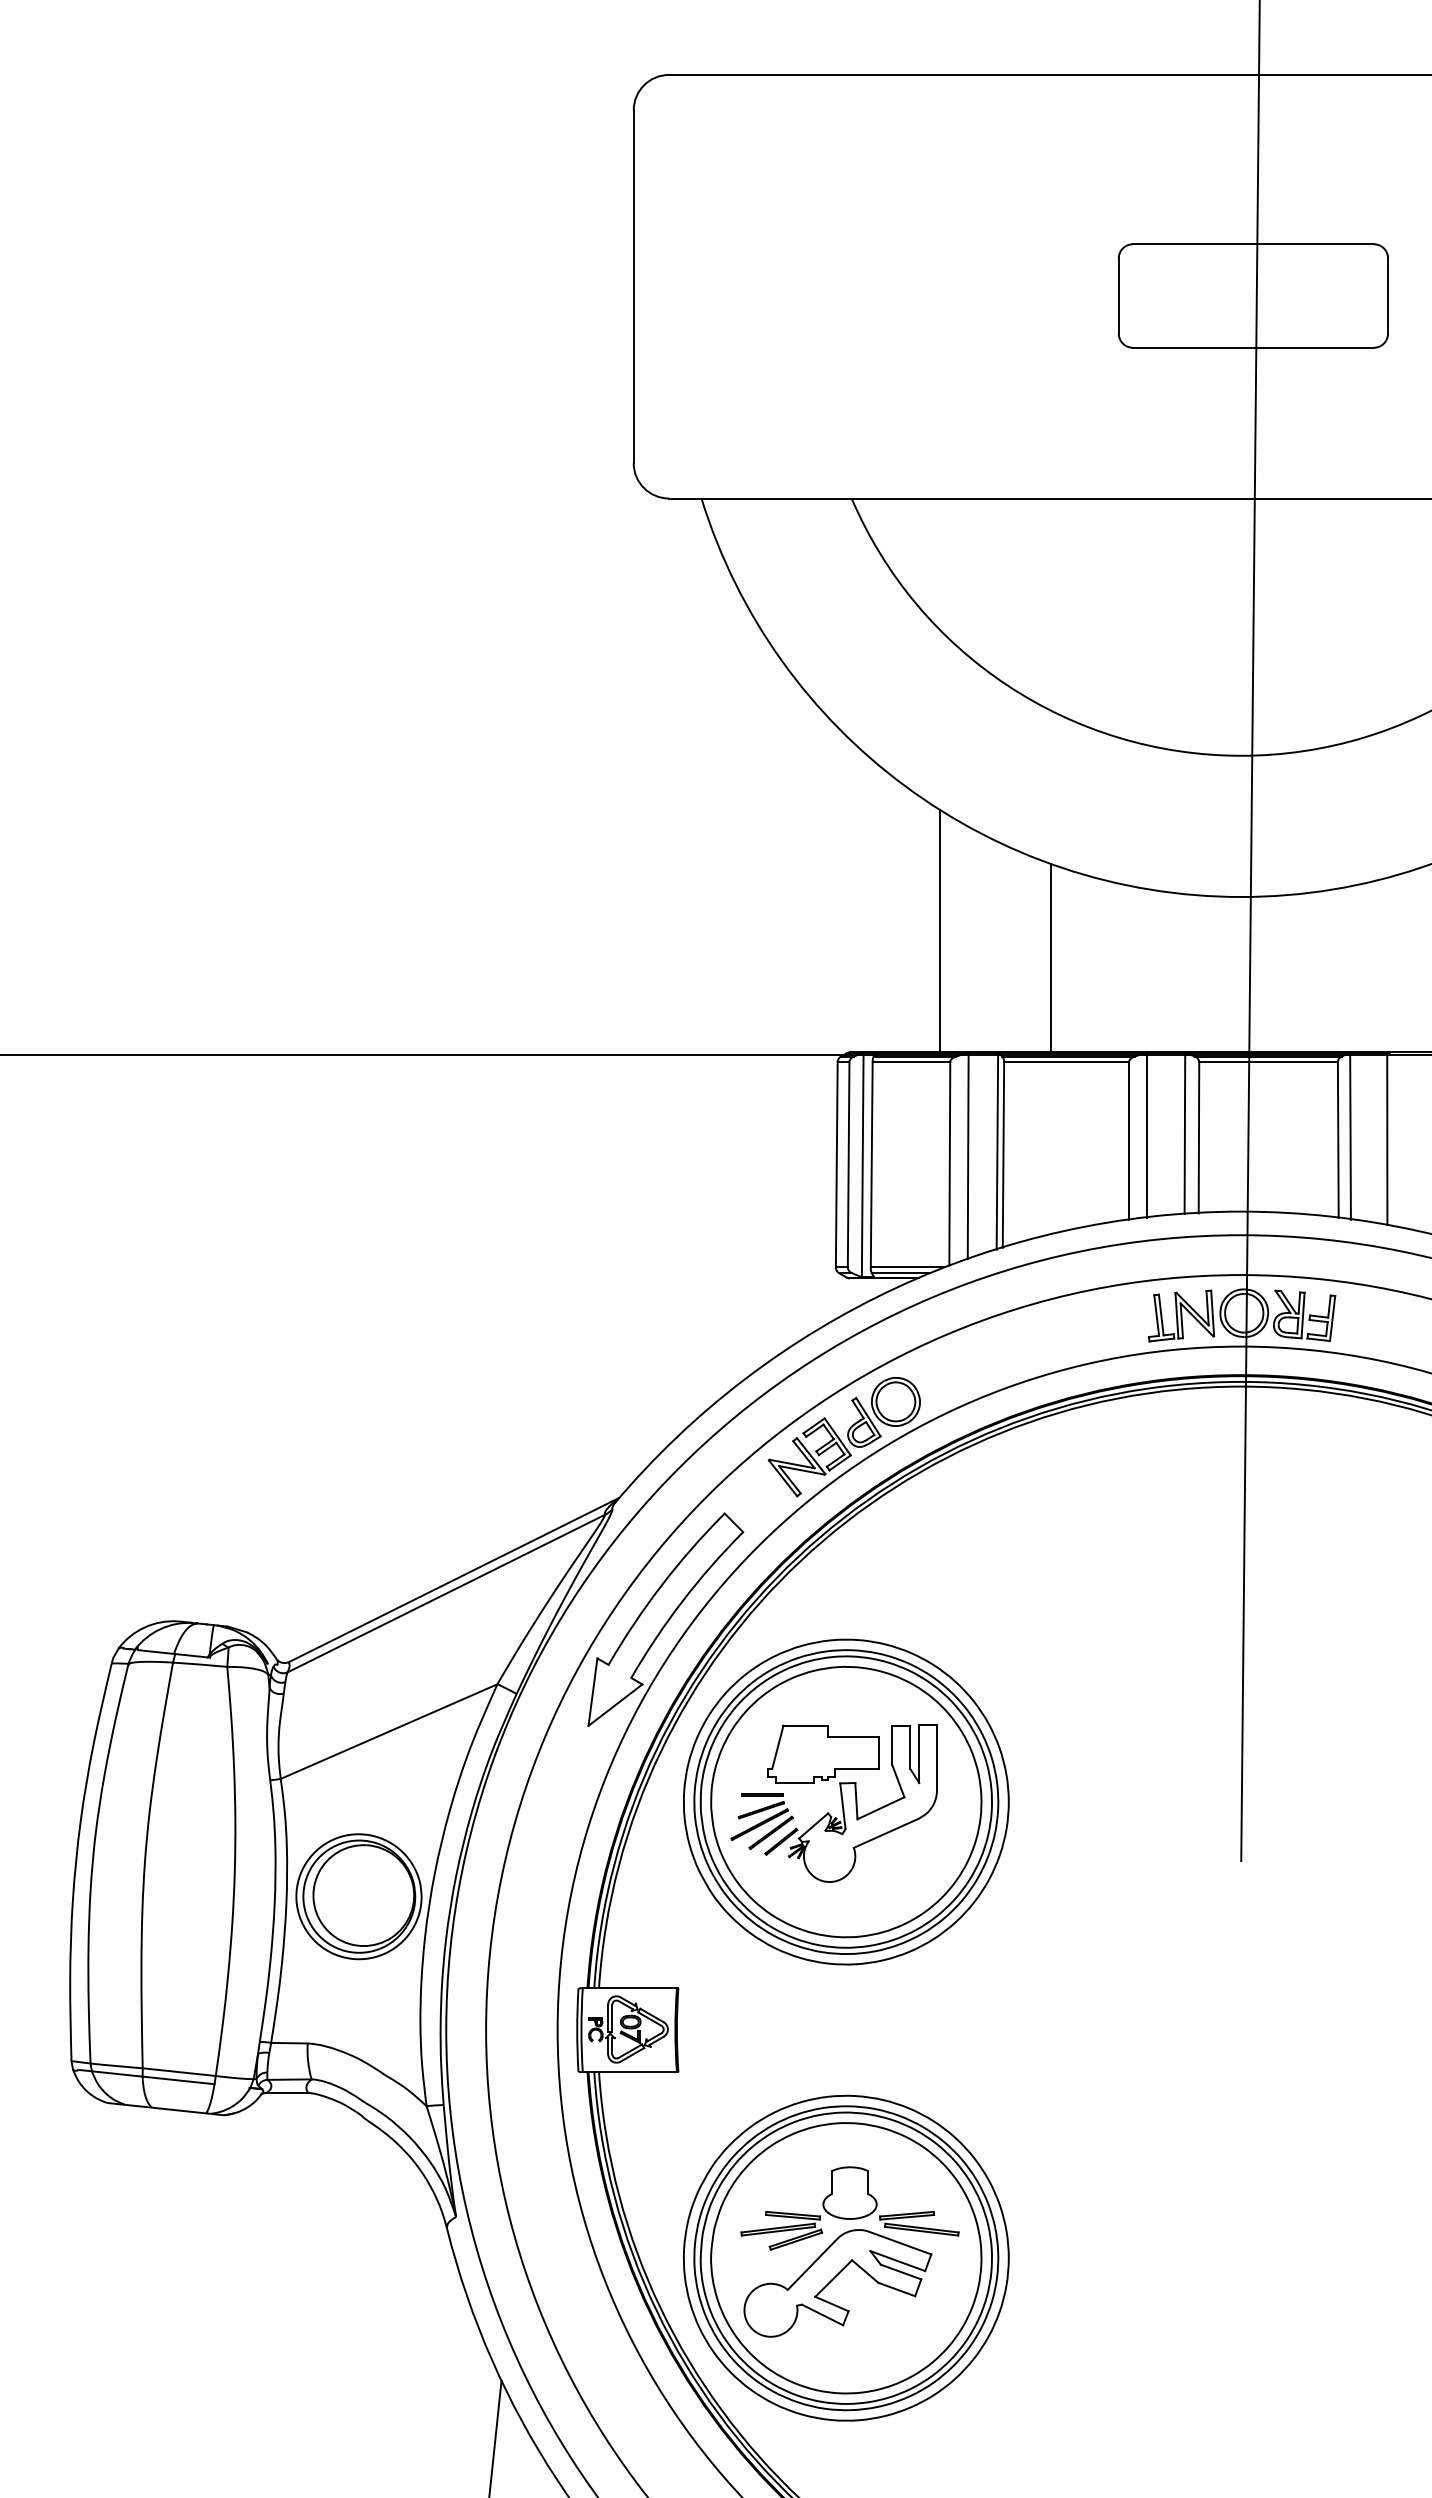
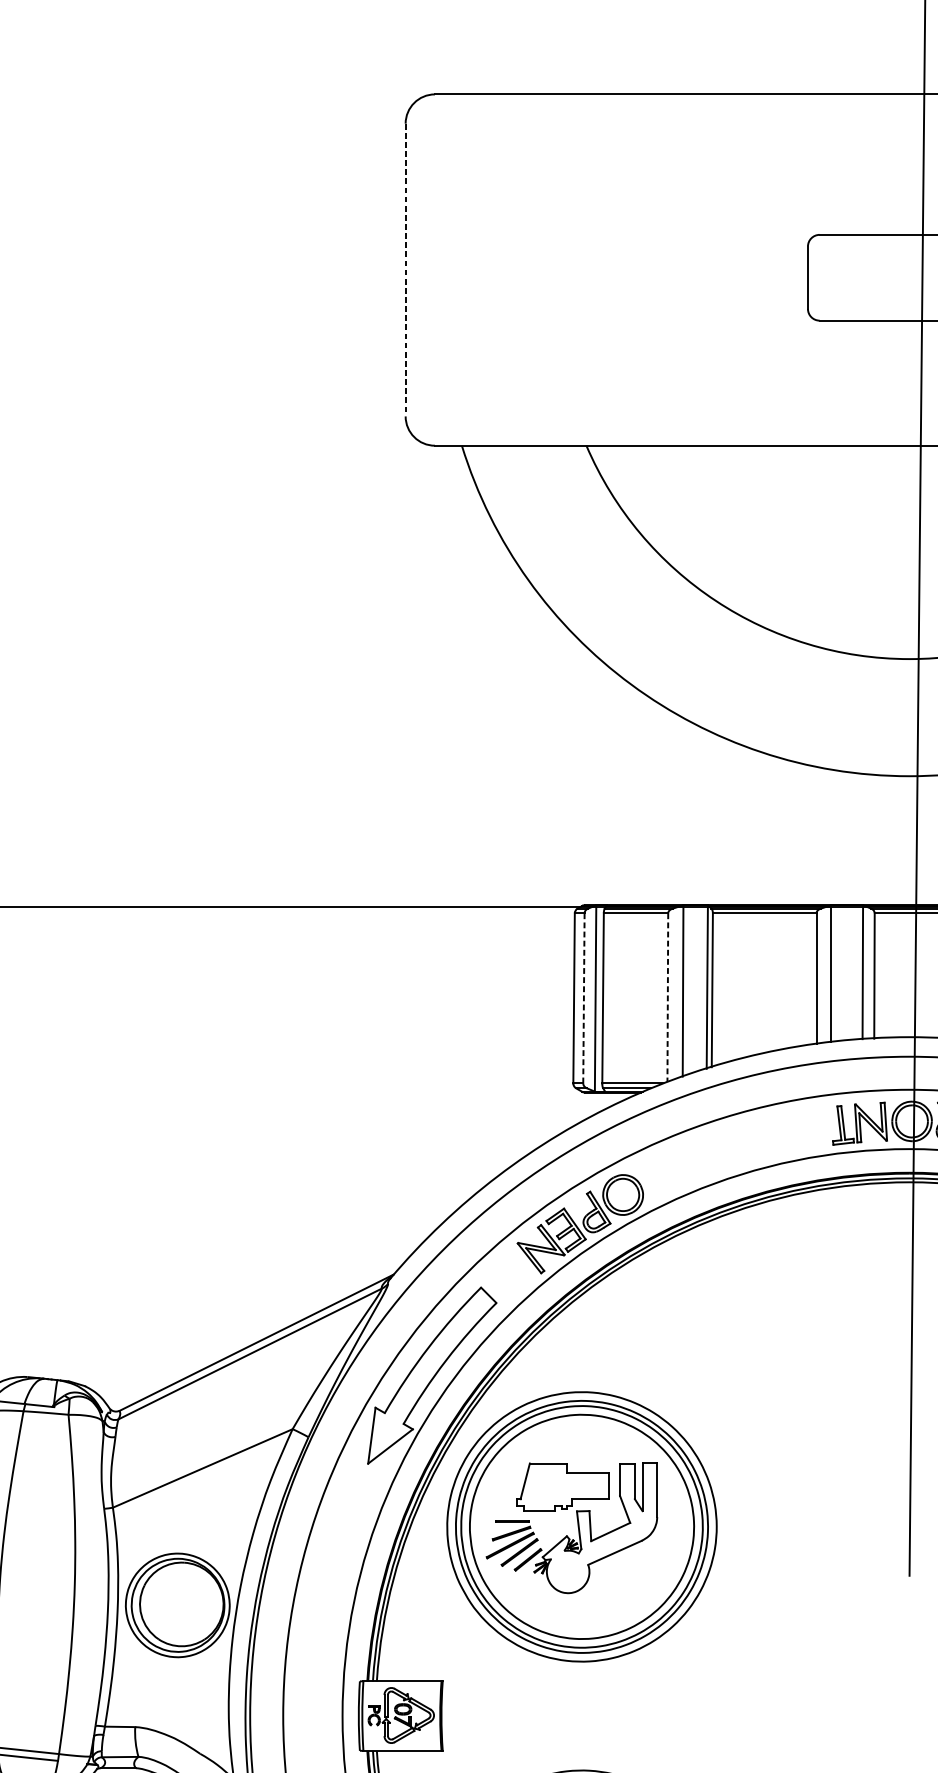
line: (633, 287) -> (405, 270), solid -> dashed
line: (939, 930) -> (659, 804), removed
line: (1050, 958) -> (751, 827), removed
line: (949, 1163) -> (667, 997), solid -> dashed
line: (848, 1164) -> (583, 998), solid -> dashed

